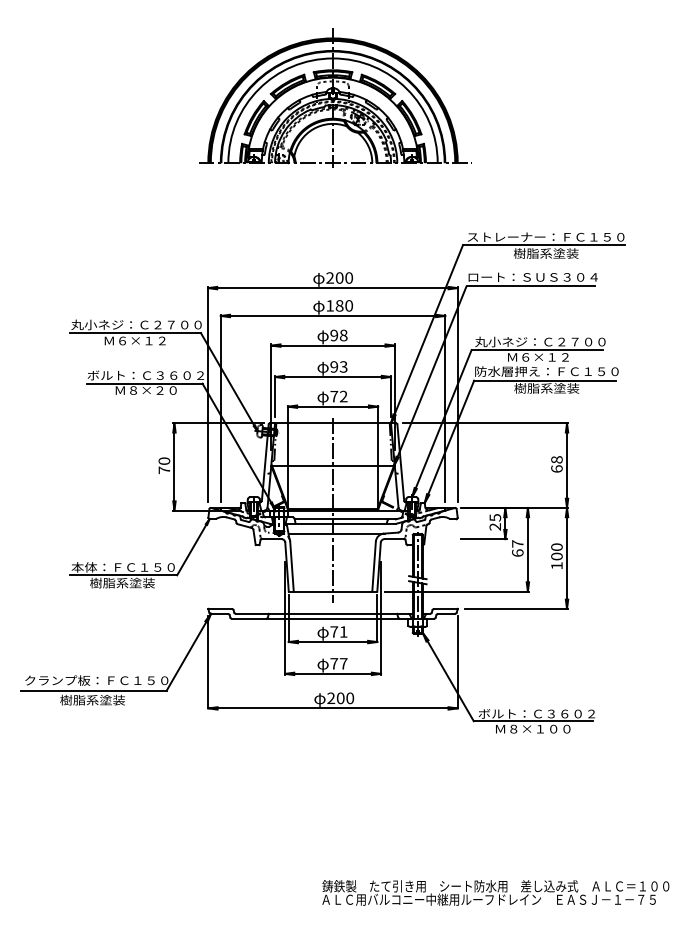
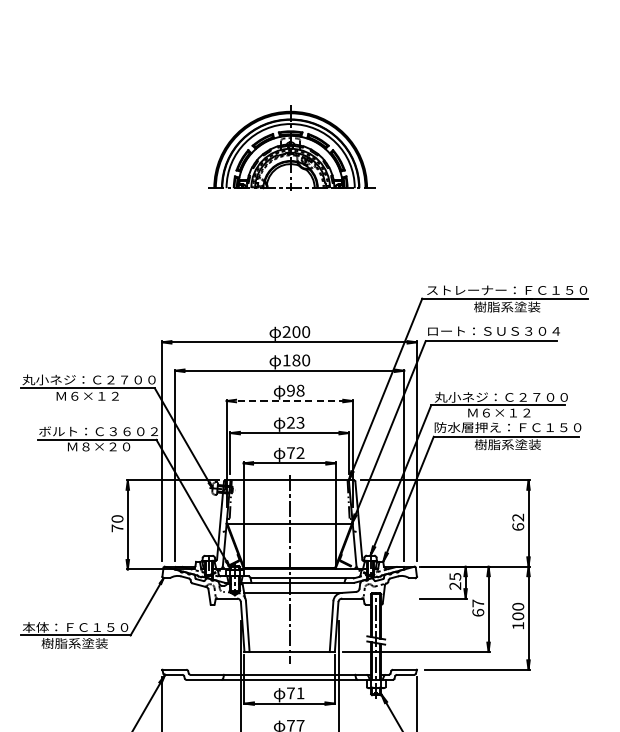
part: (335, 97) -> (292, 147), size x0.6
line: (333, 345) -> (290, 400), solid -> dashed
text: (334, 366) -> (291, 422), 93 -> 23
text: (556, 459) -> (517, 517), 68 -> 62

